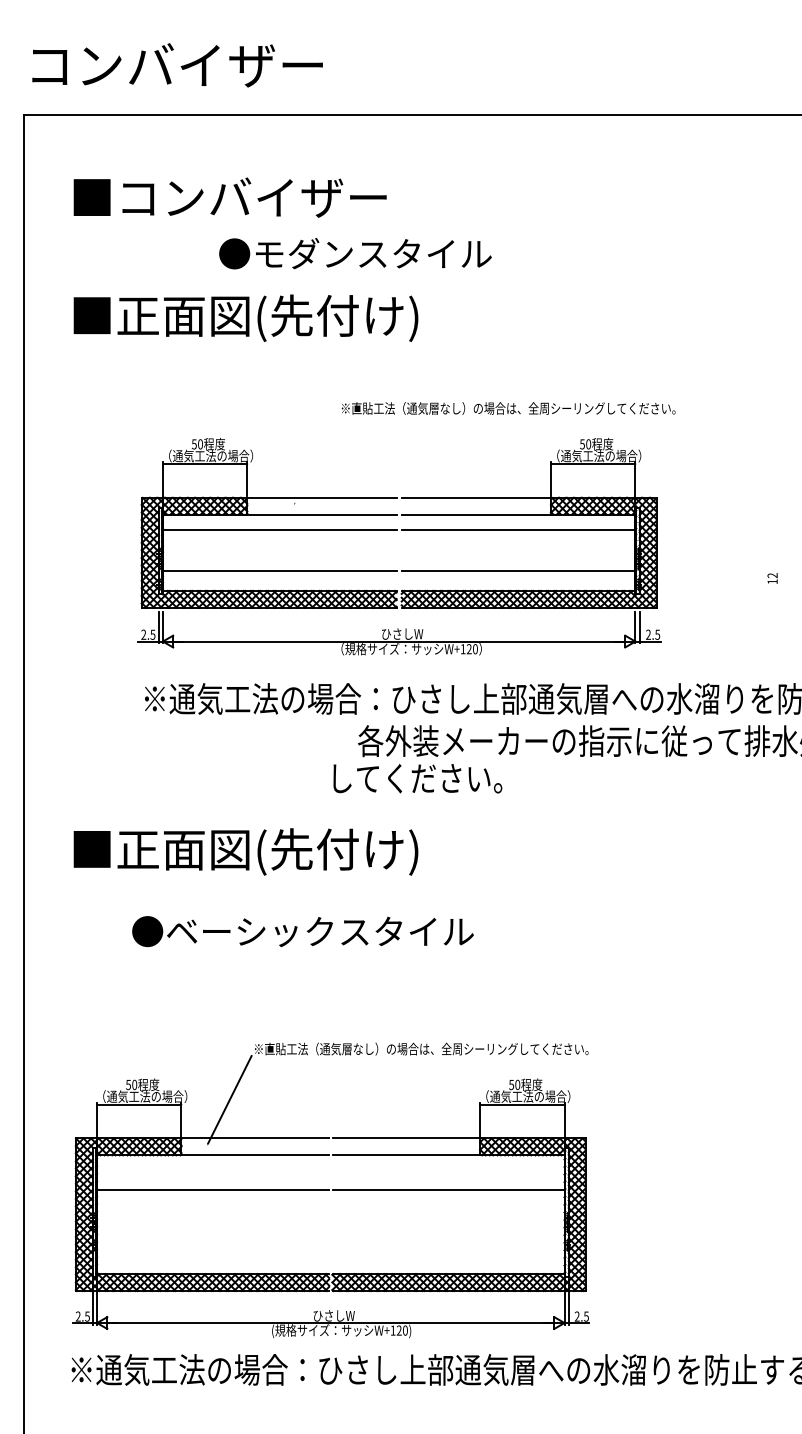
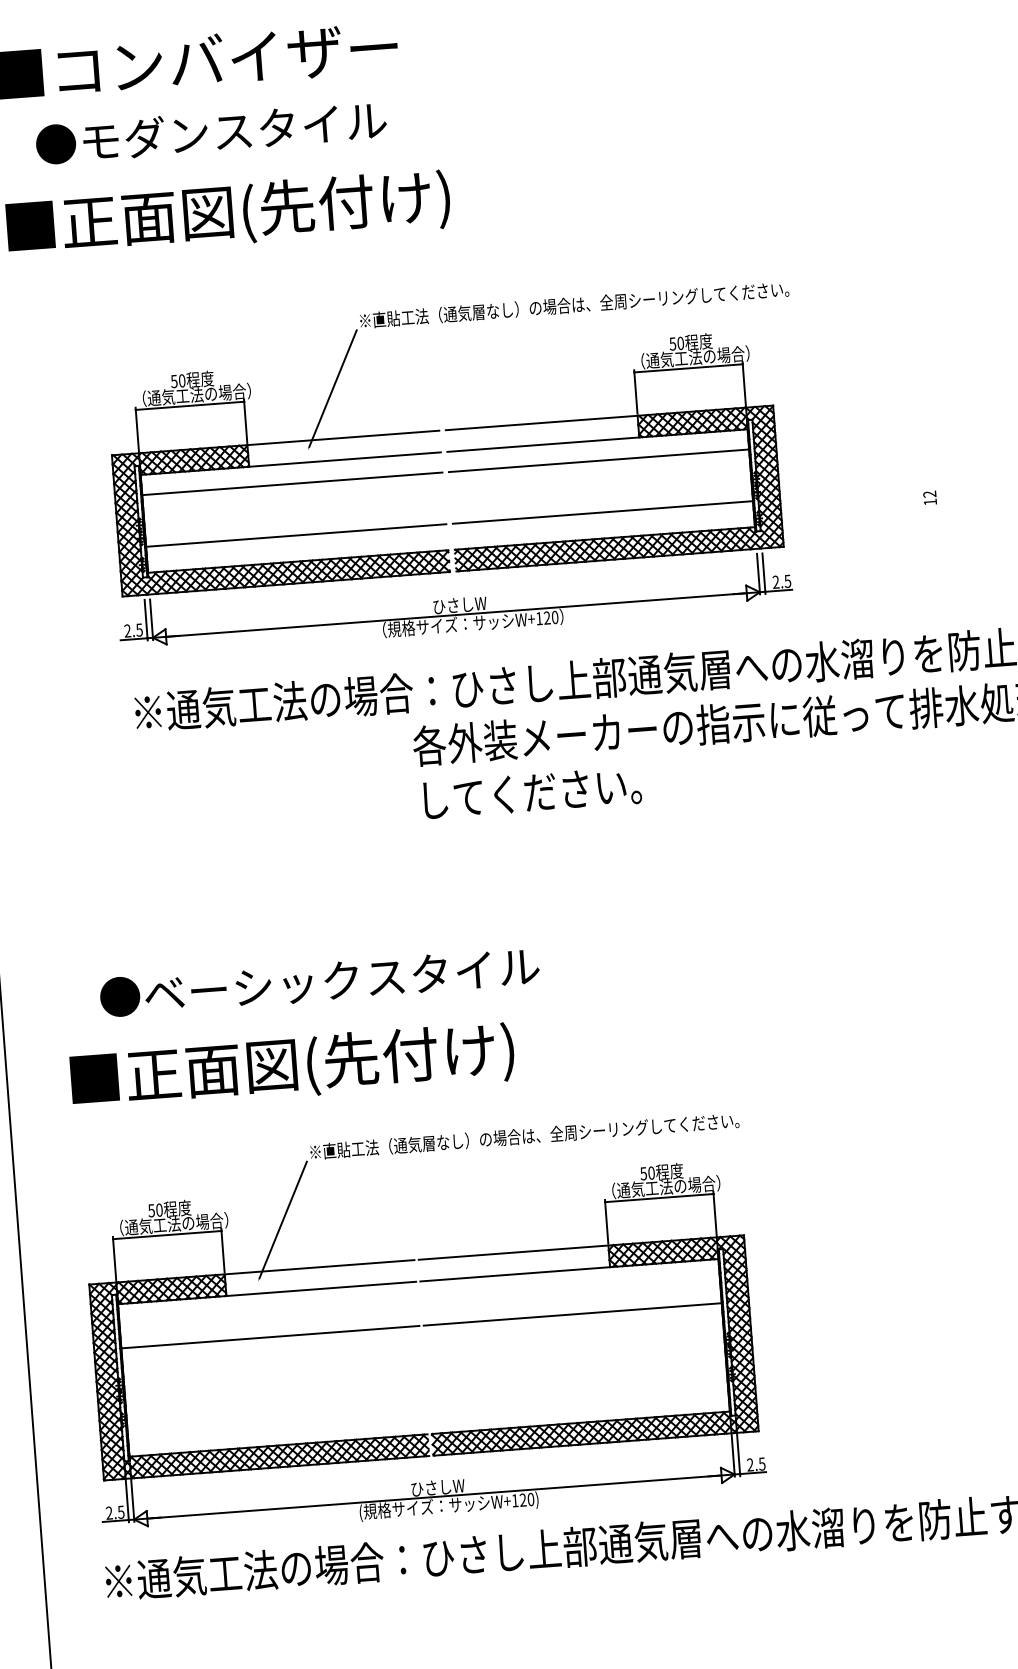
text: (355, 253) -> (211, 132), moved
line: (316, 458) -> (332, 387), added
text: (417, 778) -> (532, 792), moved
text: (245, 851) -> (291, 1066), moved
text: (302, 931) -> (319, 981), moved

